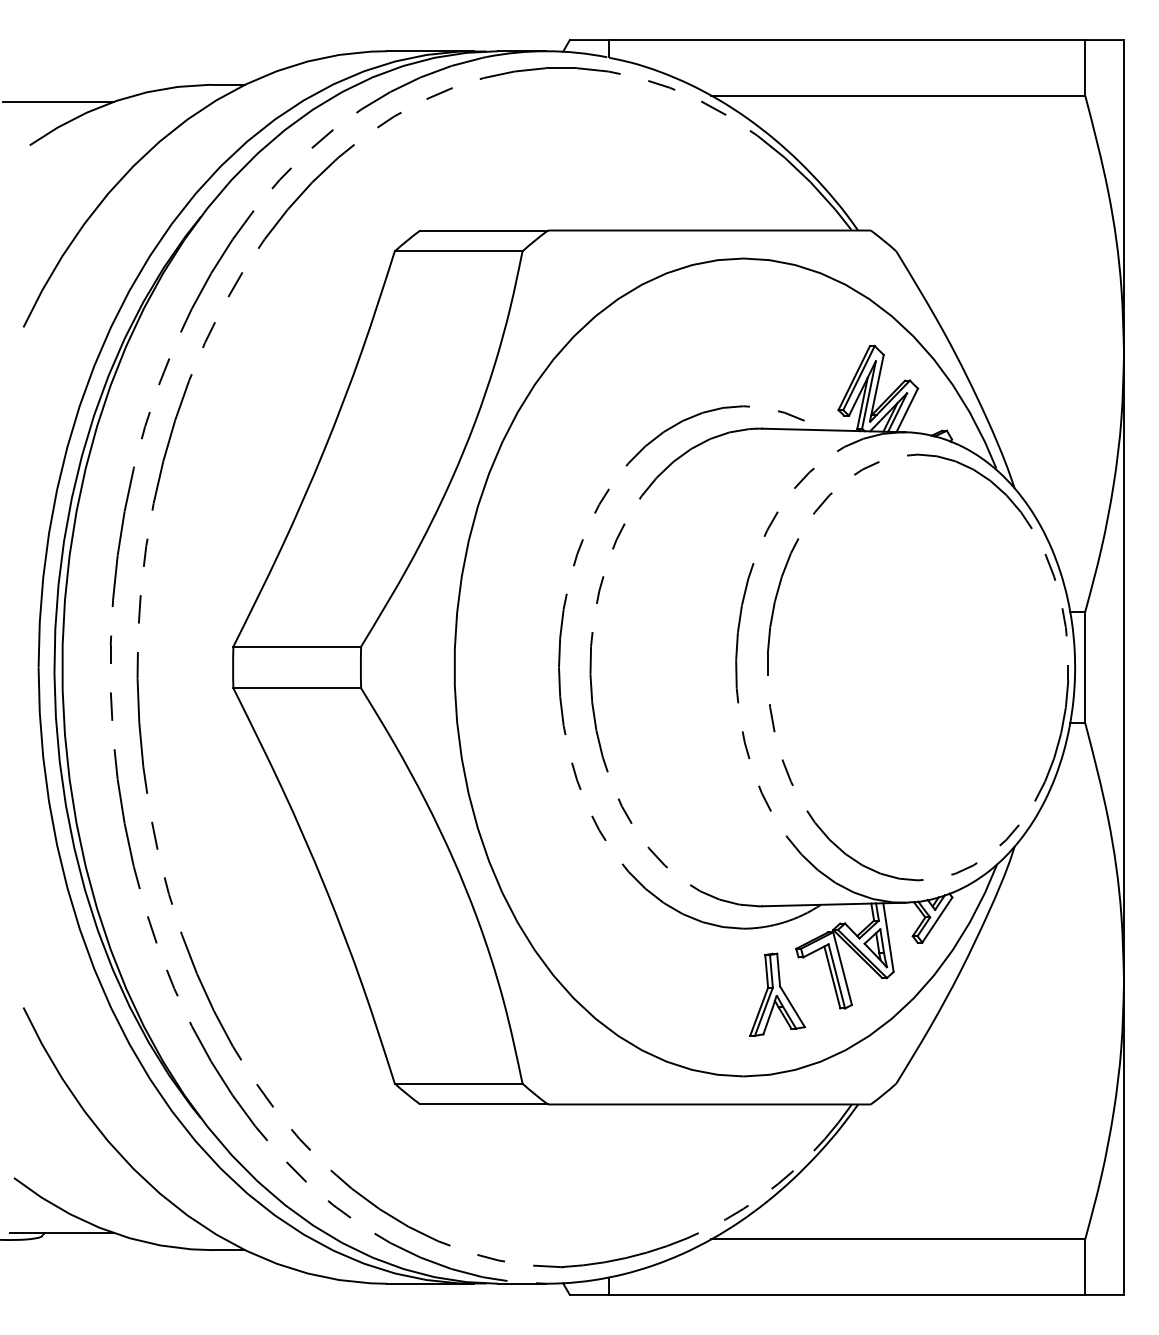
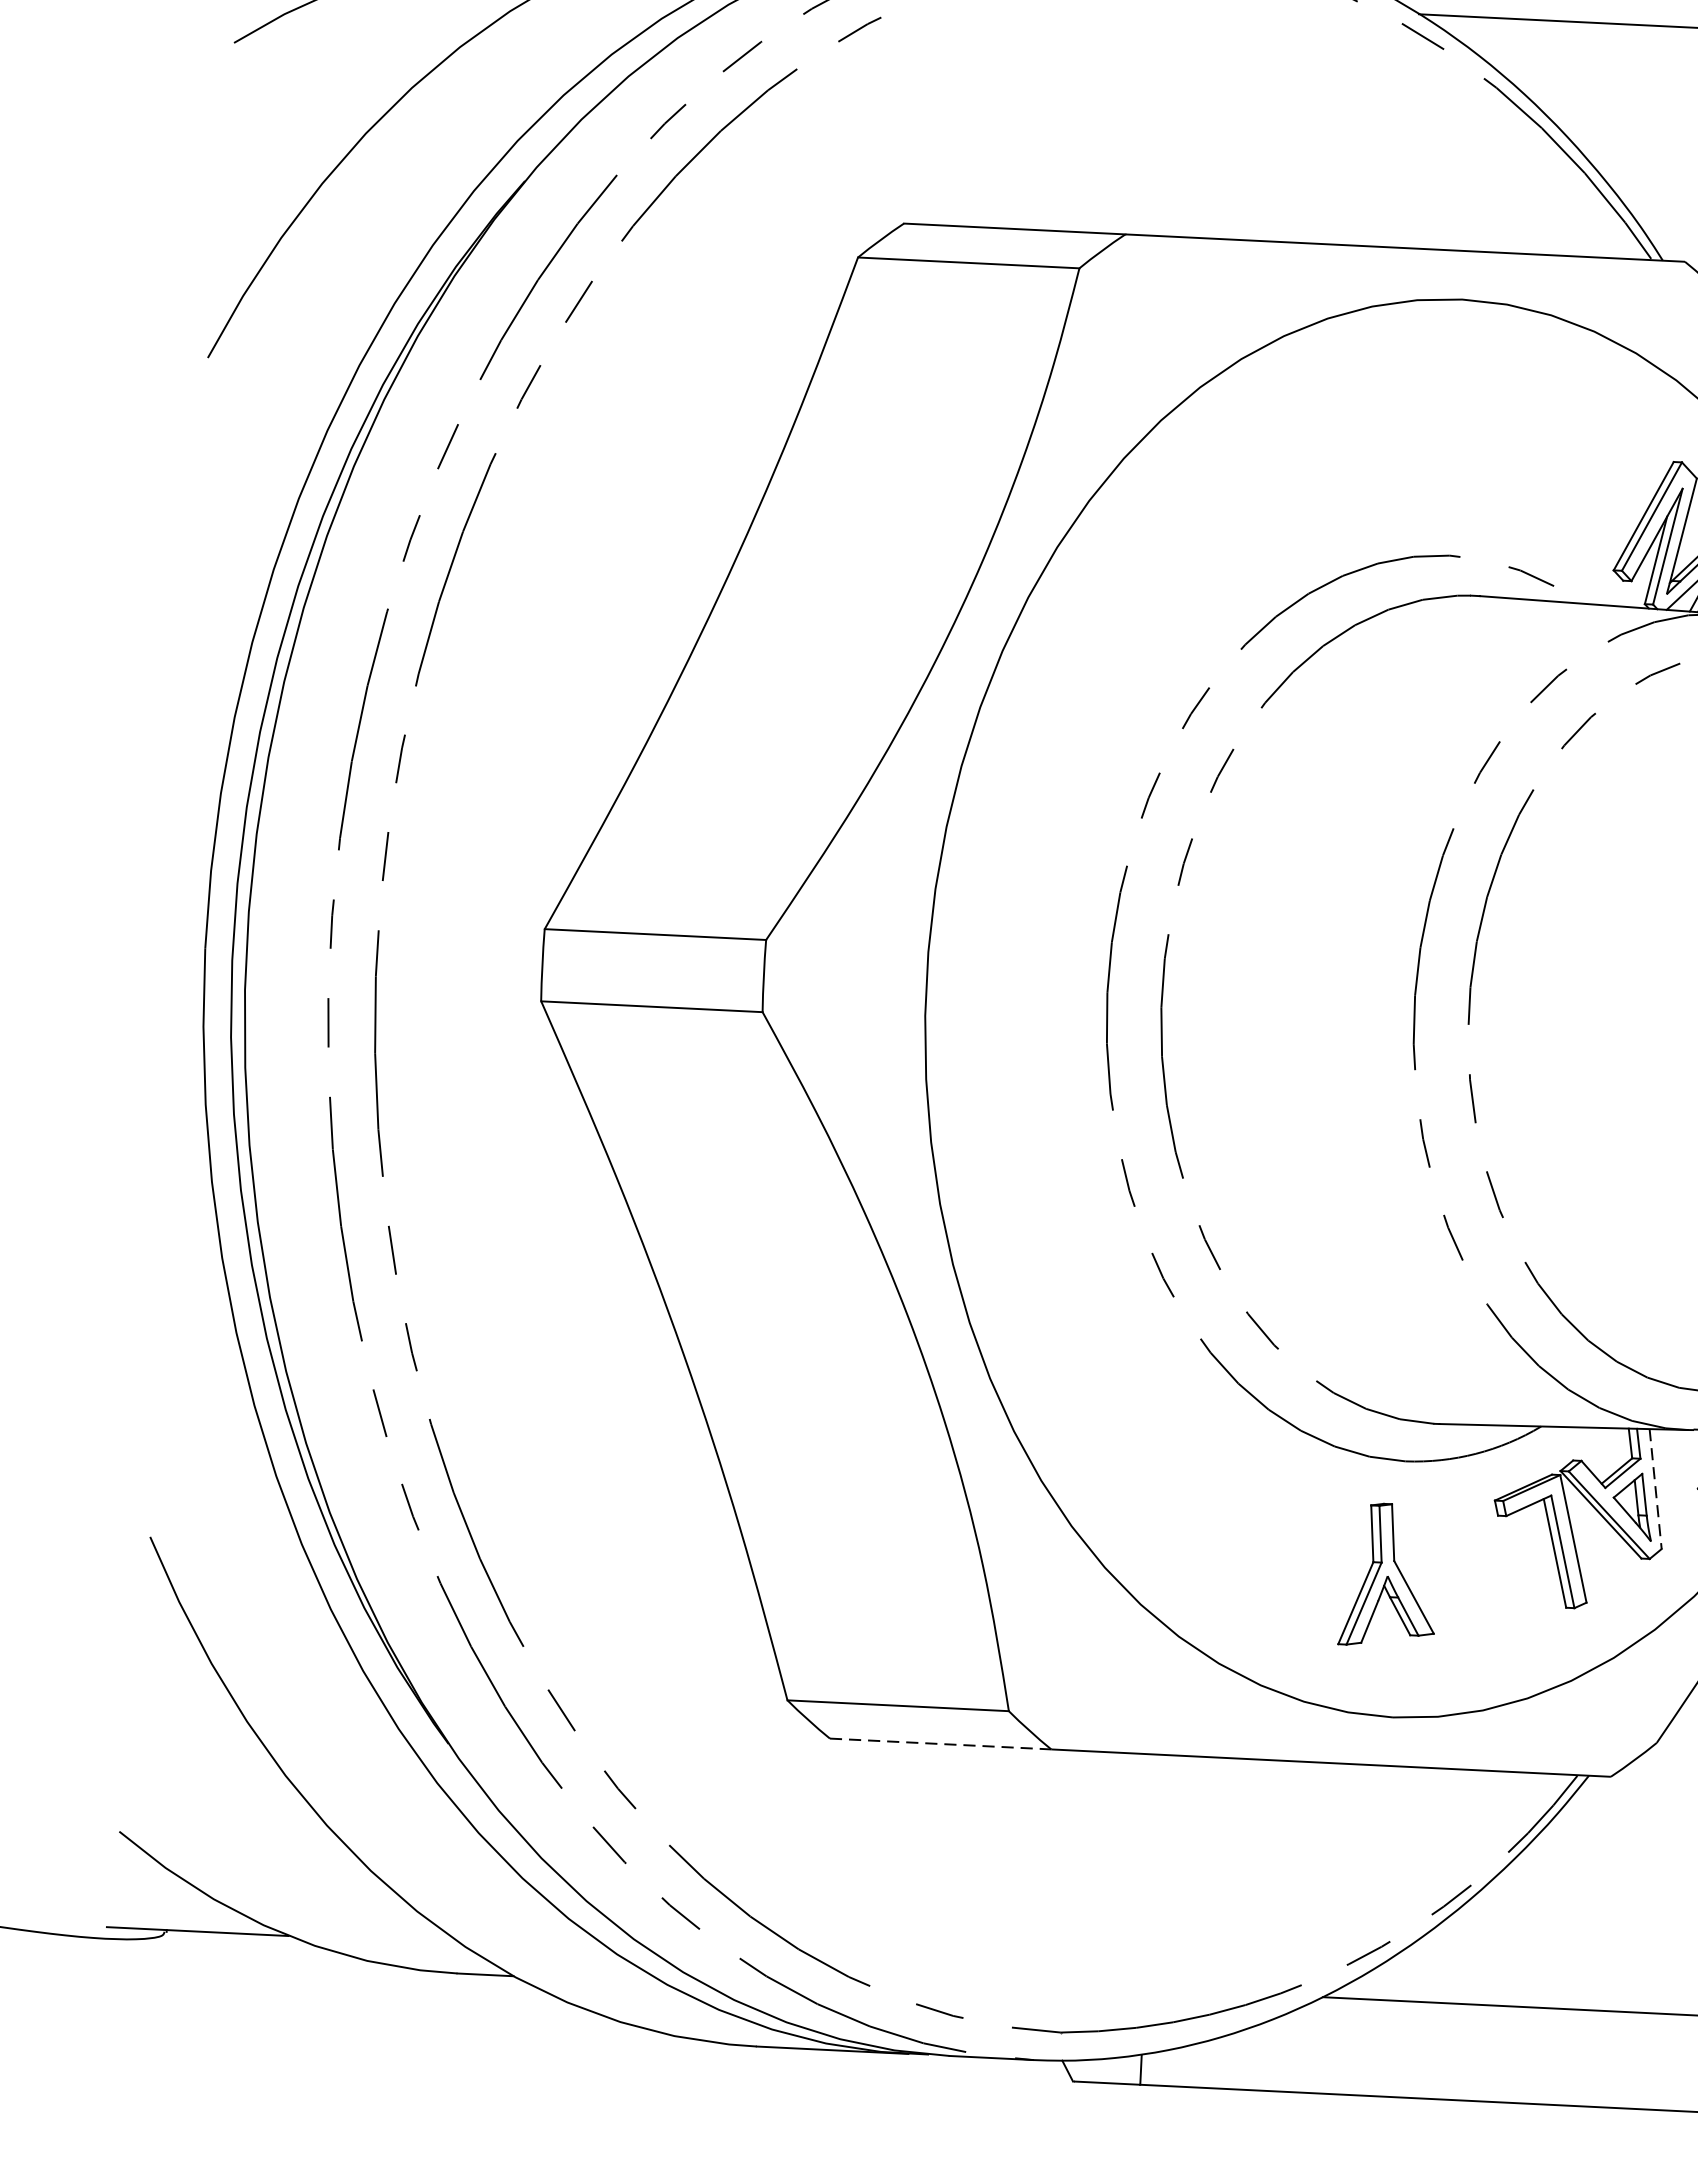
line: (888, 937) -> (1655, 1488), solid -> dashed
part: (777, 994) -> (1389, 1574), moved
line: (484, 1104) -> (941, 1744), solid -> dashed

